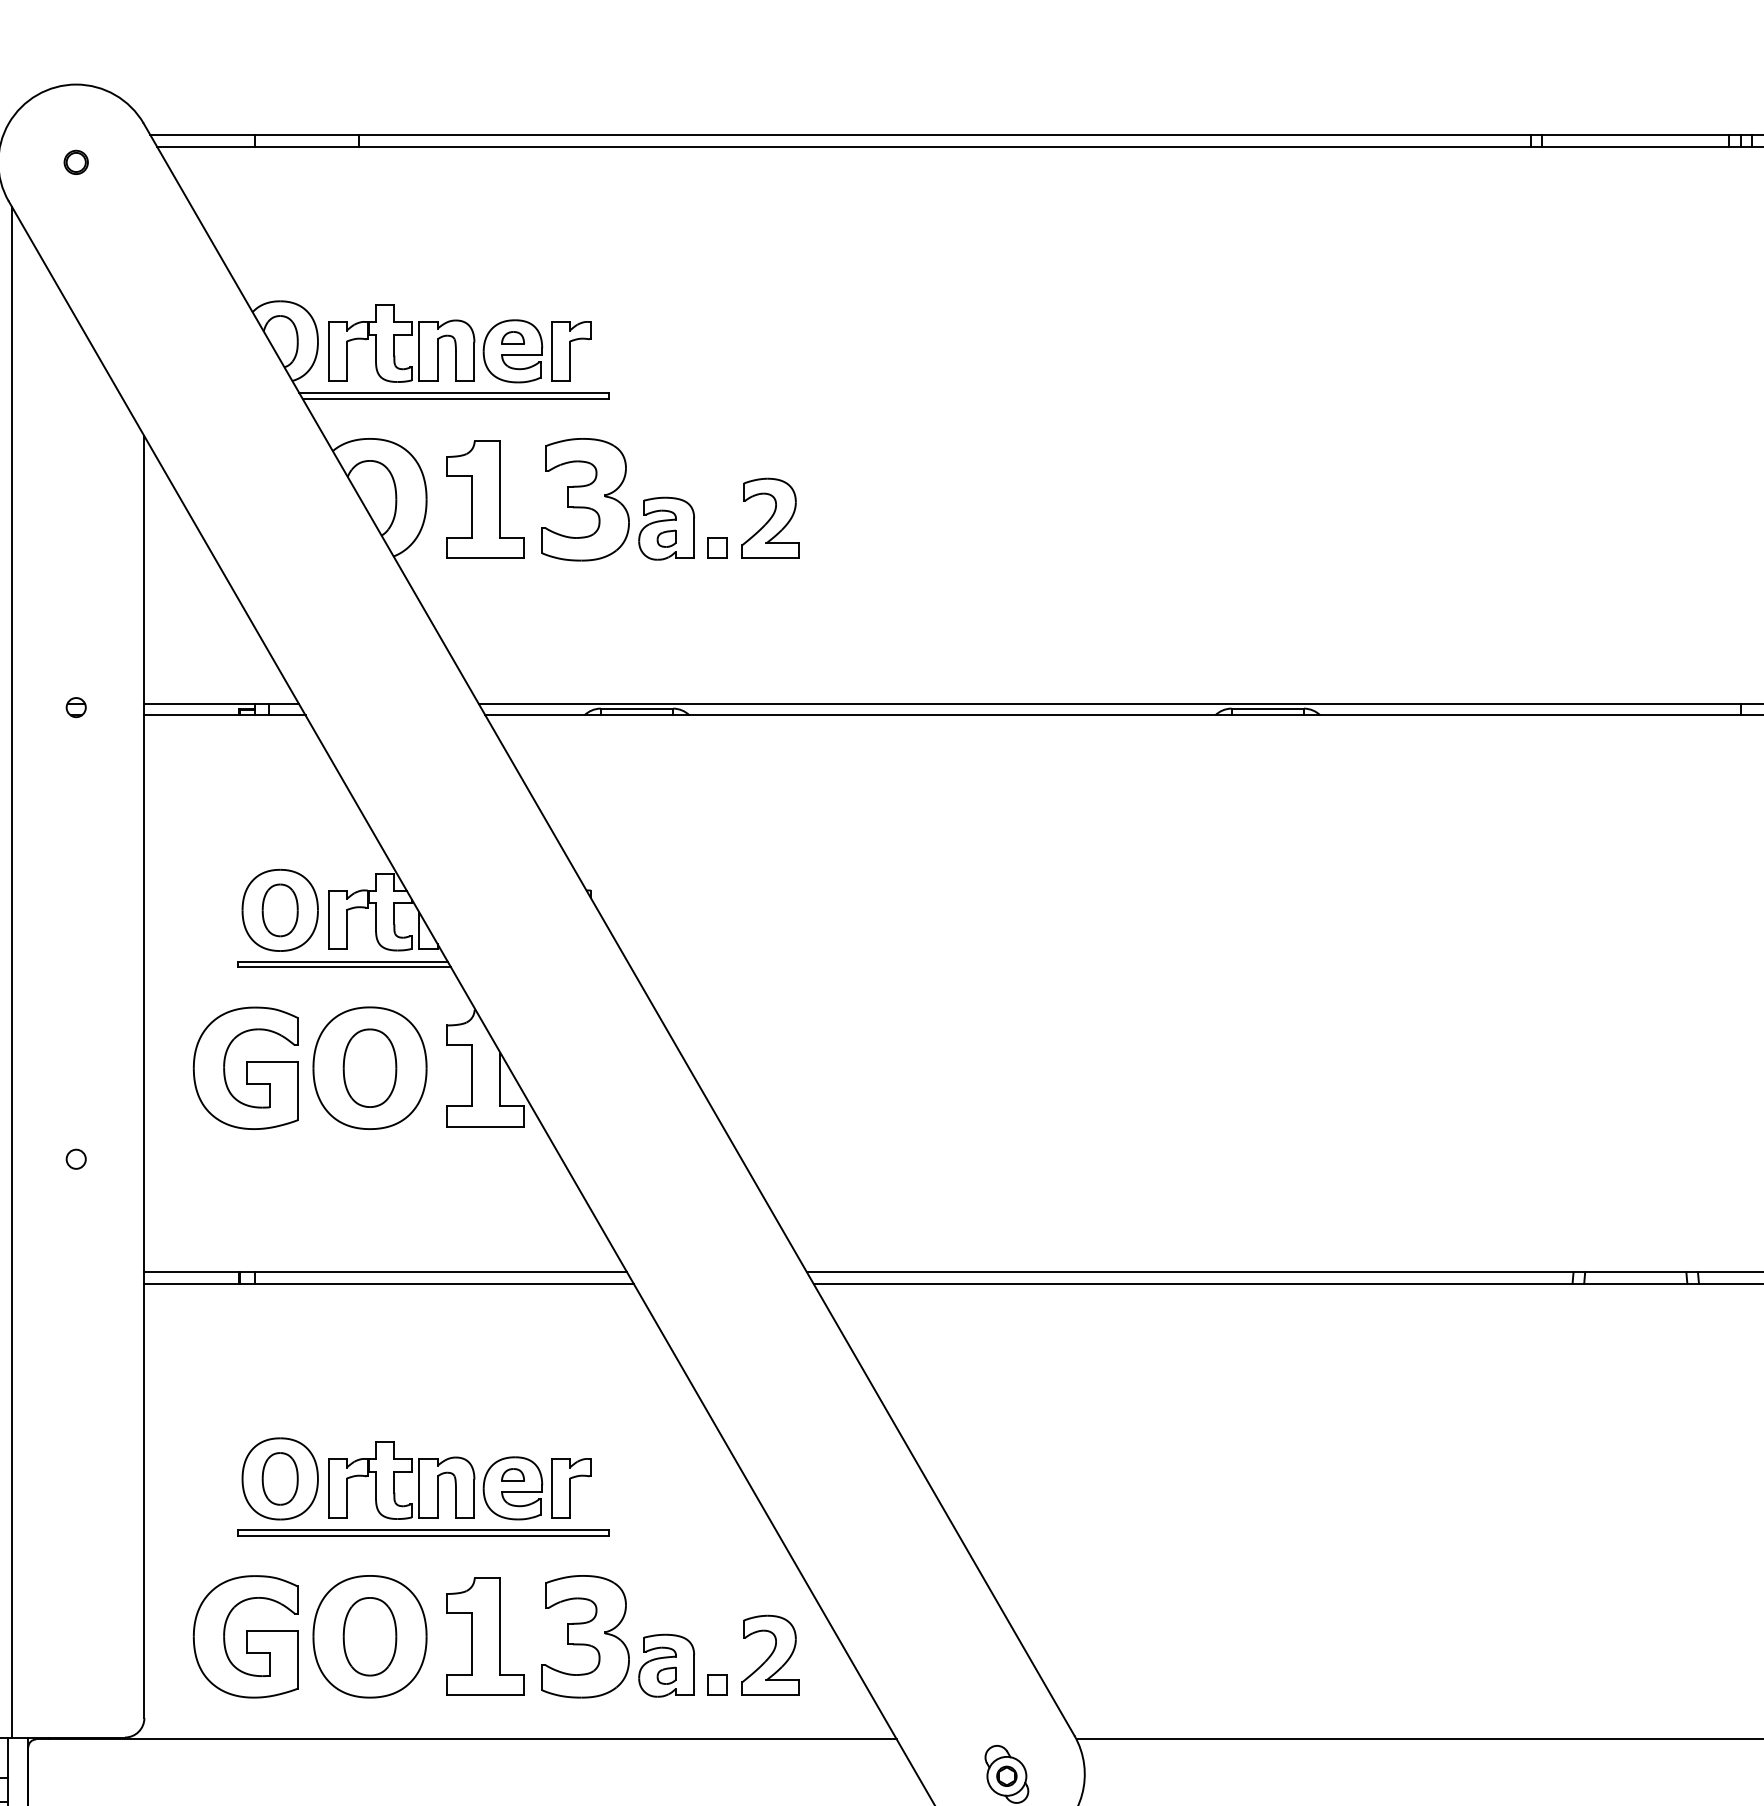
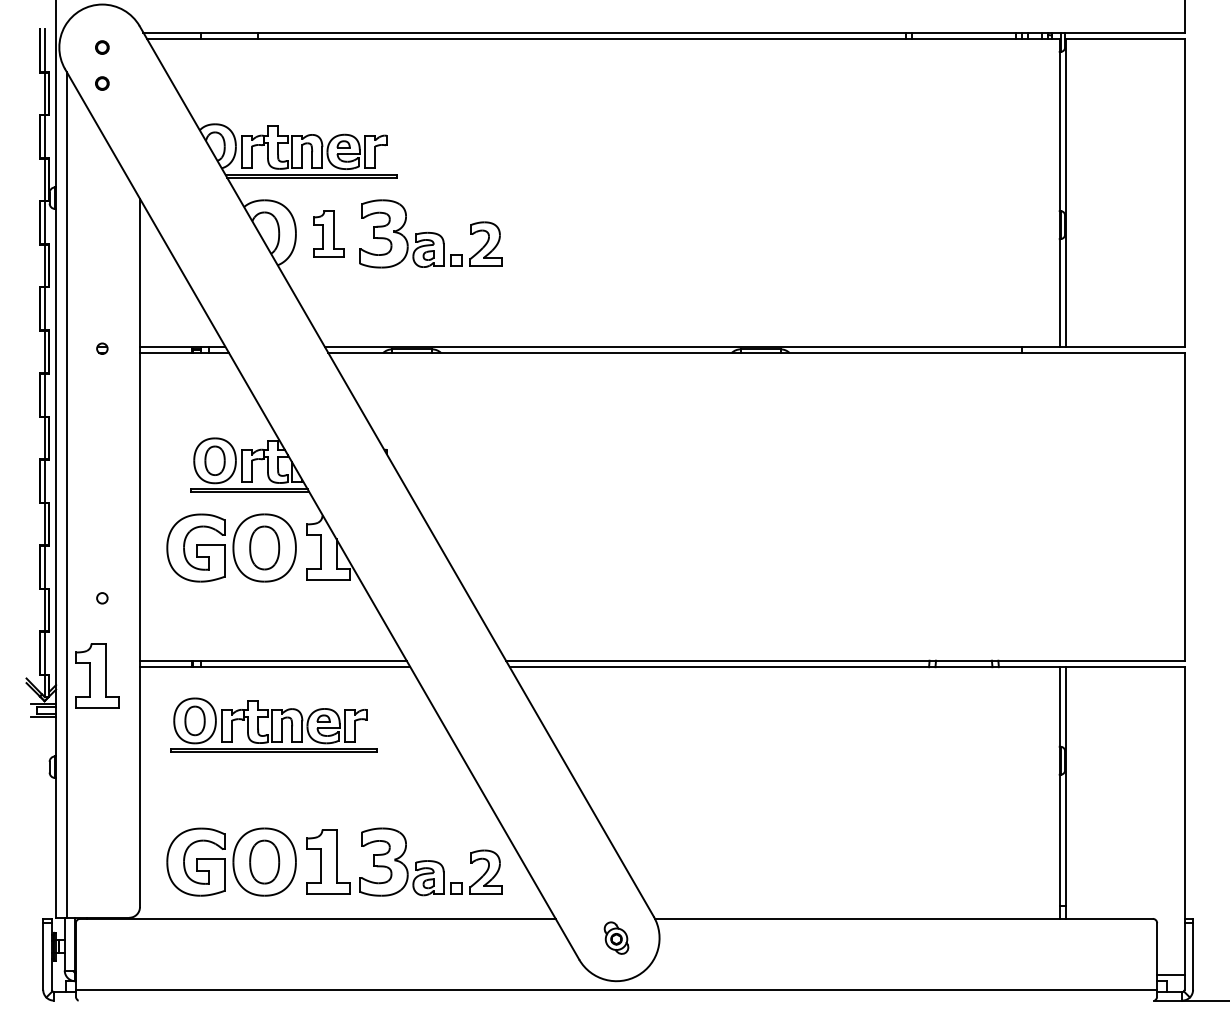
circle: (76, 227) -> (102, 83), added
part: (485, 498) -> (328, 233), size x0.7
part: (67, 1298) -> (97, 675), added
part: (422, 1485) -> (273, 724), moved

